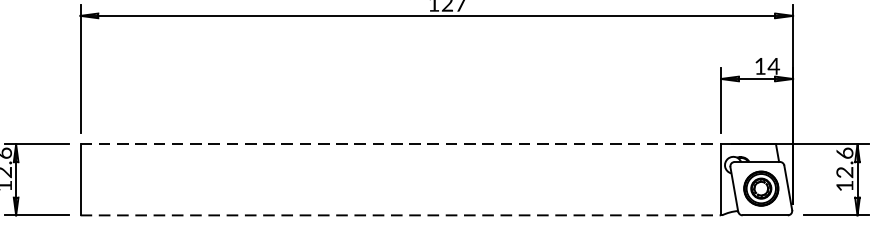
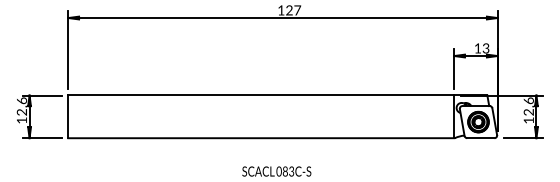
text: (772, 66) -> (485, 48), 14 -> 13
line: (401, 144) -> (261, 95), dashed -> solid
line: (401, 215) -> (261, 138), dashed -> solid

